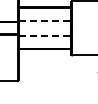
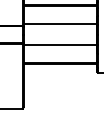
line: (45, 20) -> (61, 24), dashed -> solid
line: (45, 35) -> (61, 44), dashed -> solid

